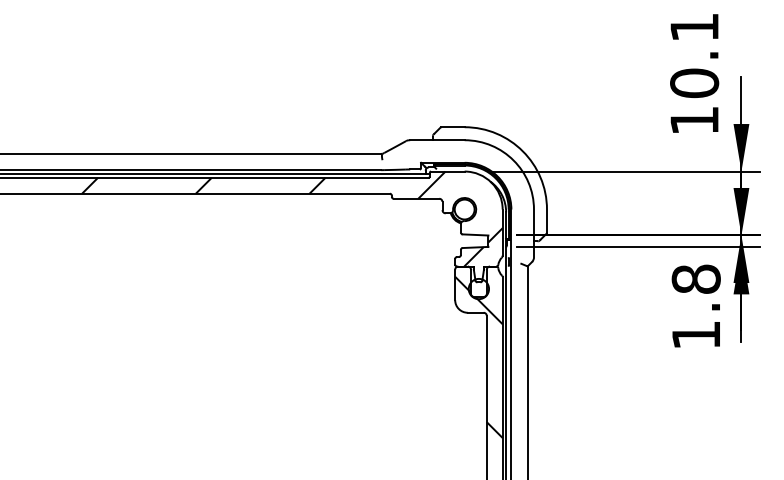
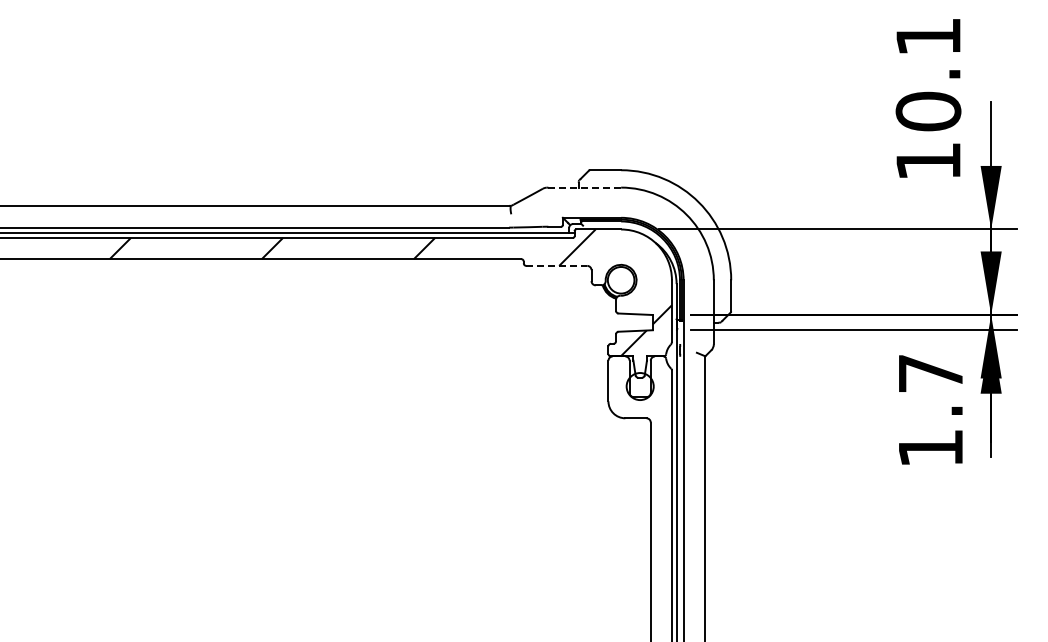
line: (437, 140) -> (584, 187), solid -> dashed
line: (417, 198) -> (557, 265), solid -> dashed
text: (696, 279) -> (930, 373), 1.8 -> 1.7
hatch: (478, 357) -> (639, 477), removed

